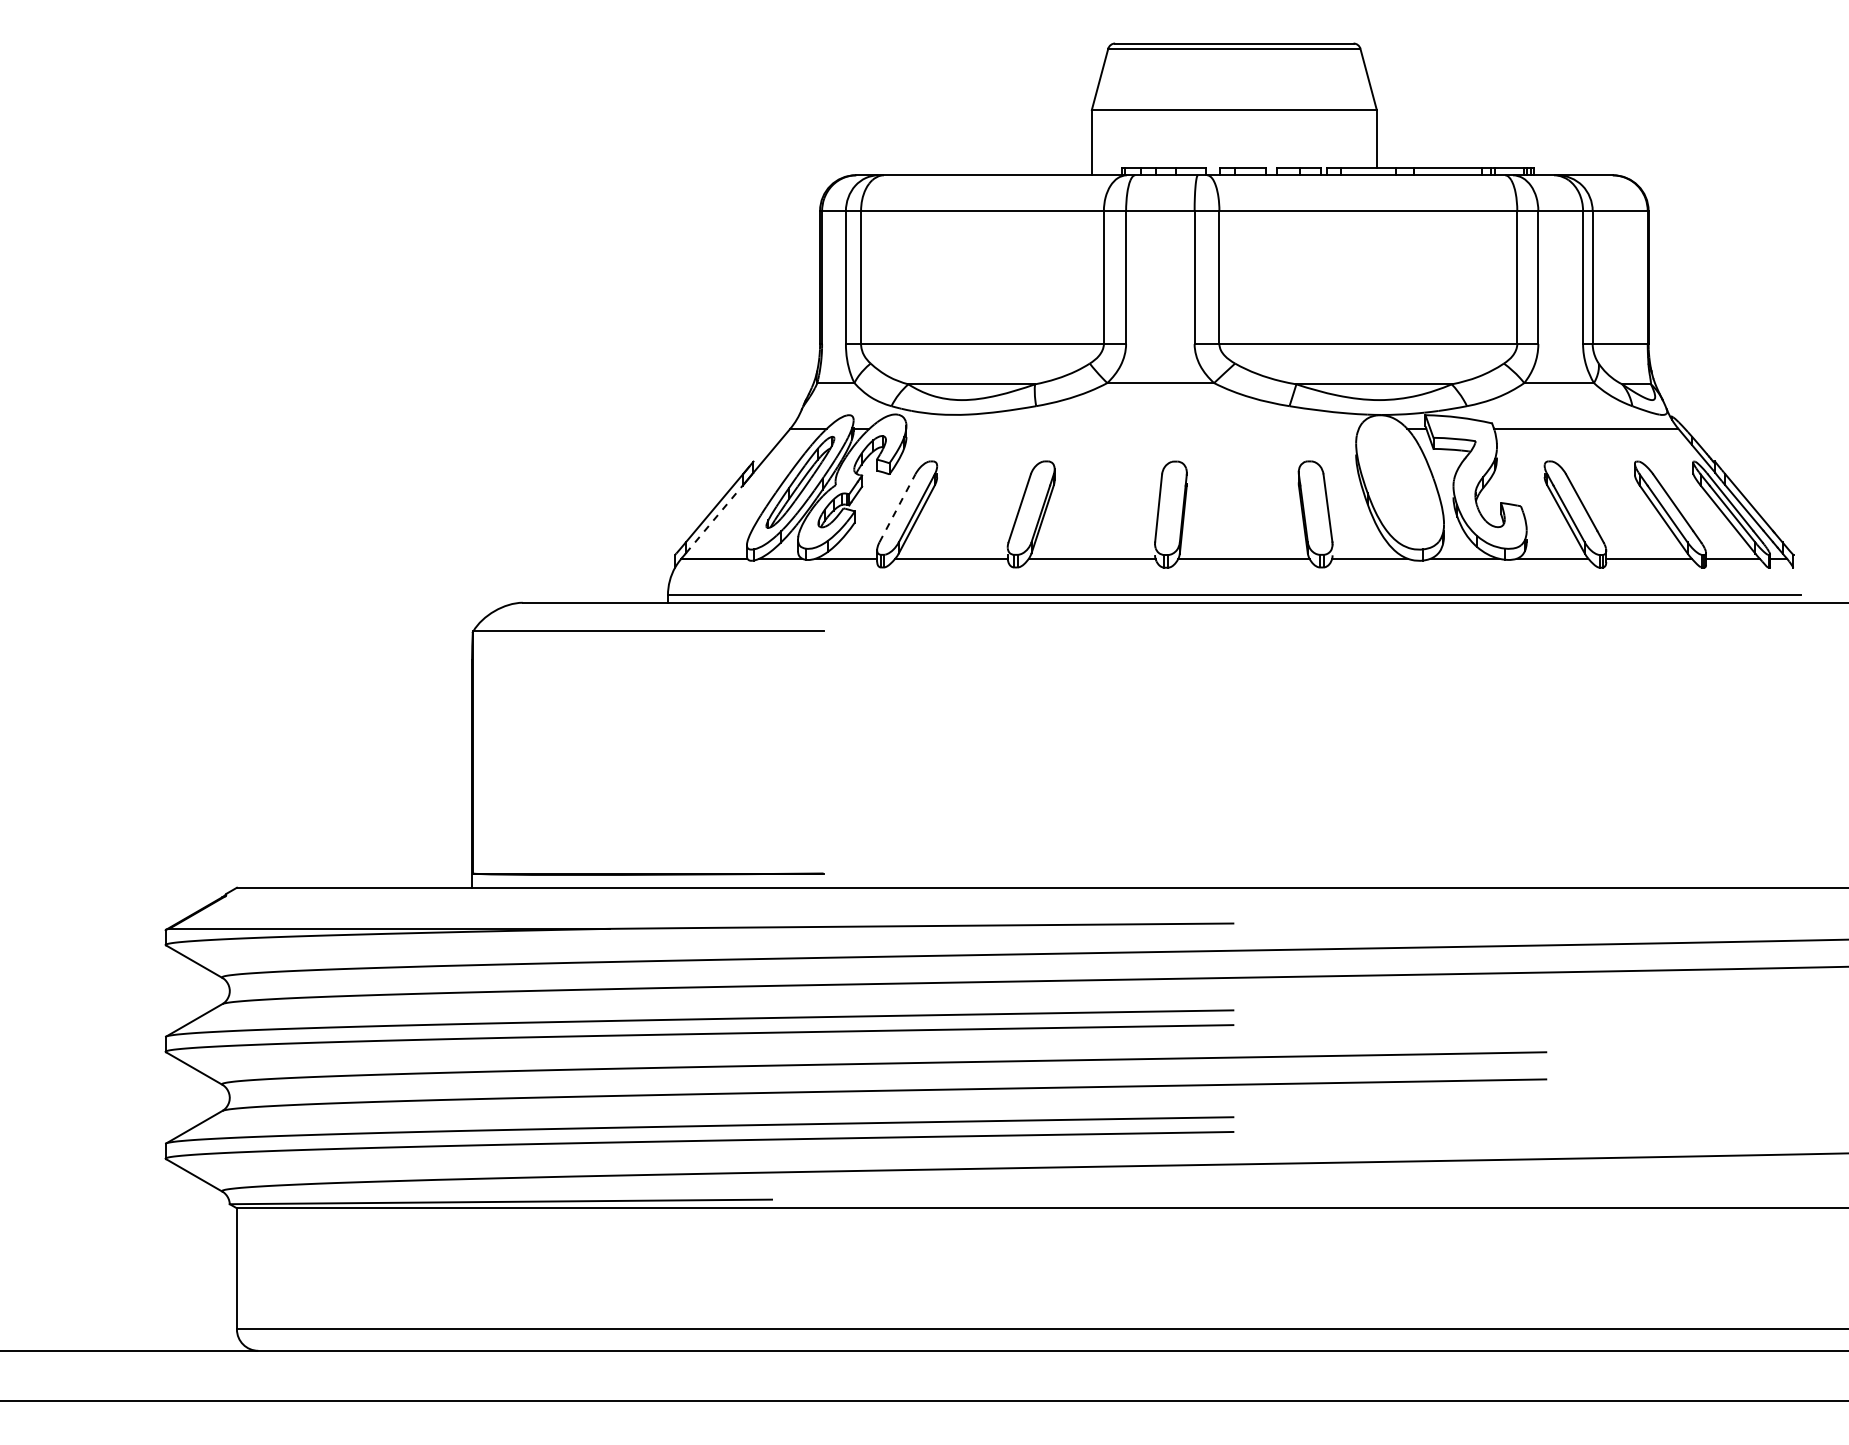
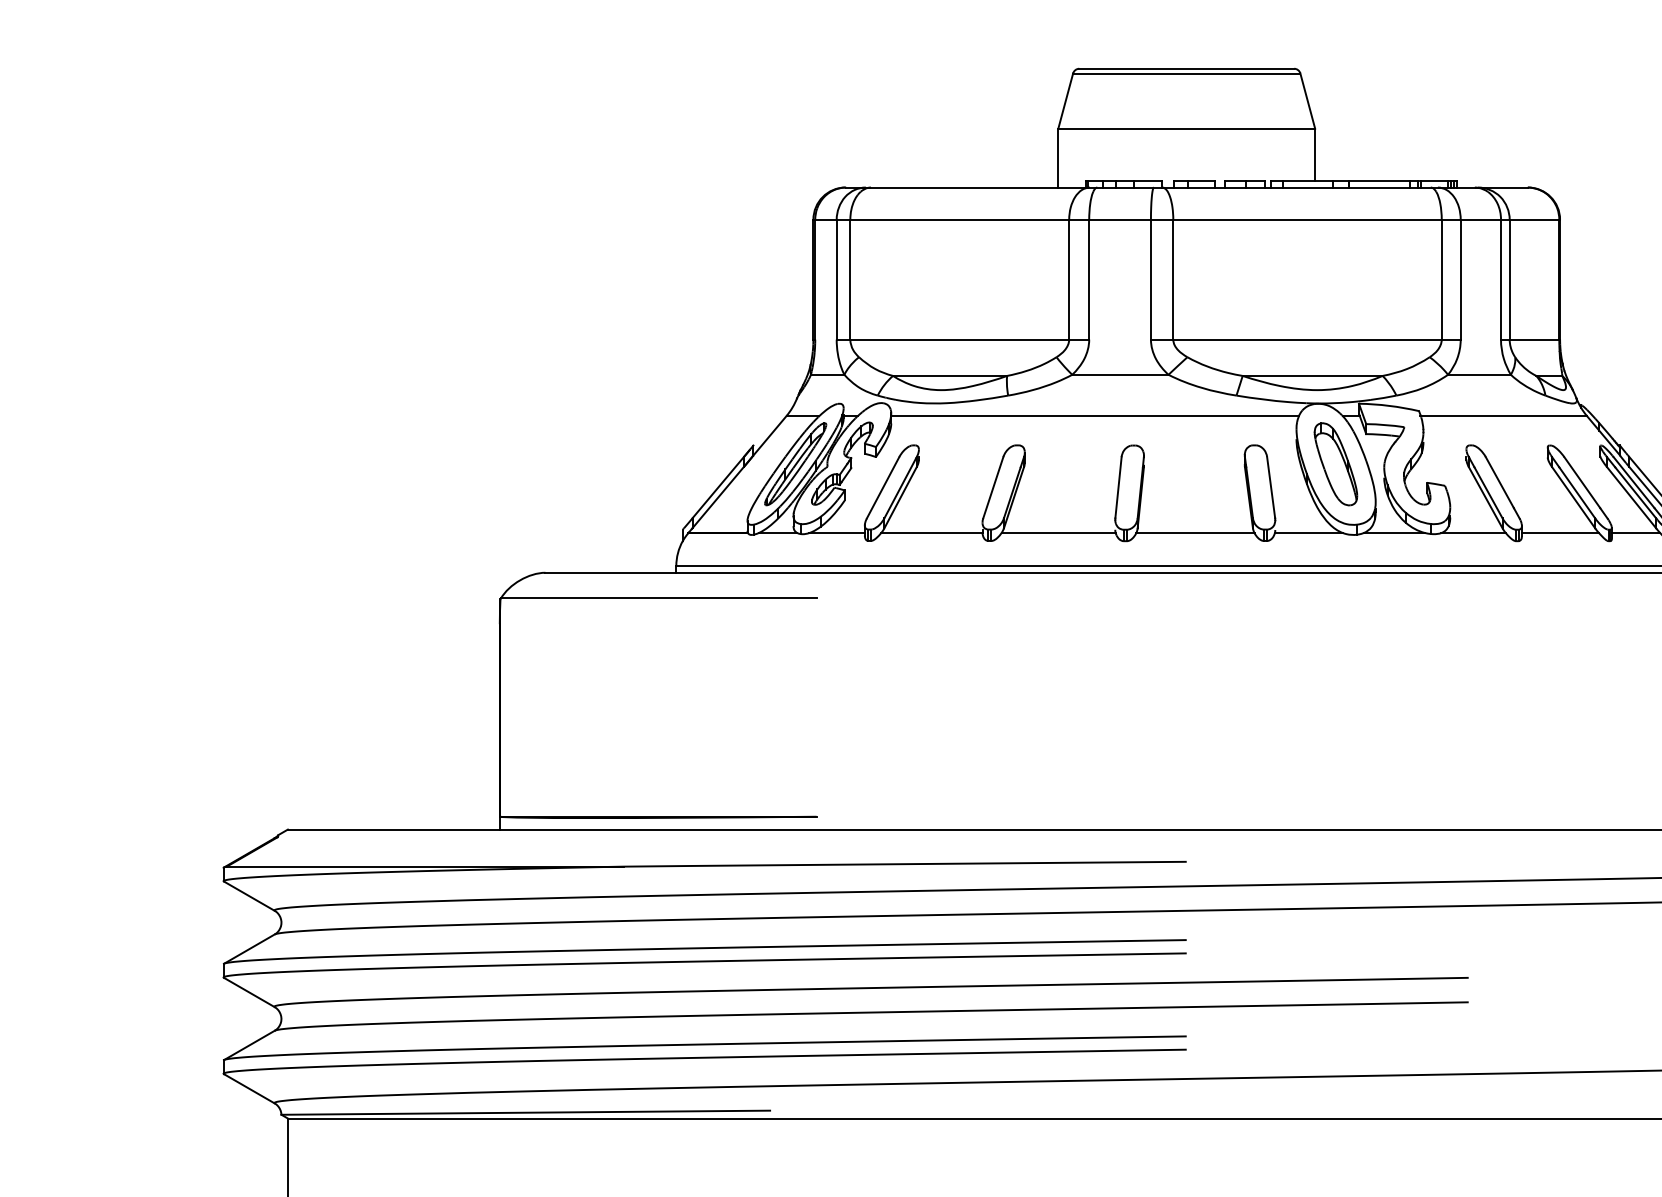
line: (1132, 428) -> (1094, 415), added
part: (1399, 482) -> (1335, 464), added
line: (897, 507) -> (883, 486), dashed -> solid
line: (714, 519) -> (718, 497), dashed -> solid

